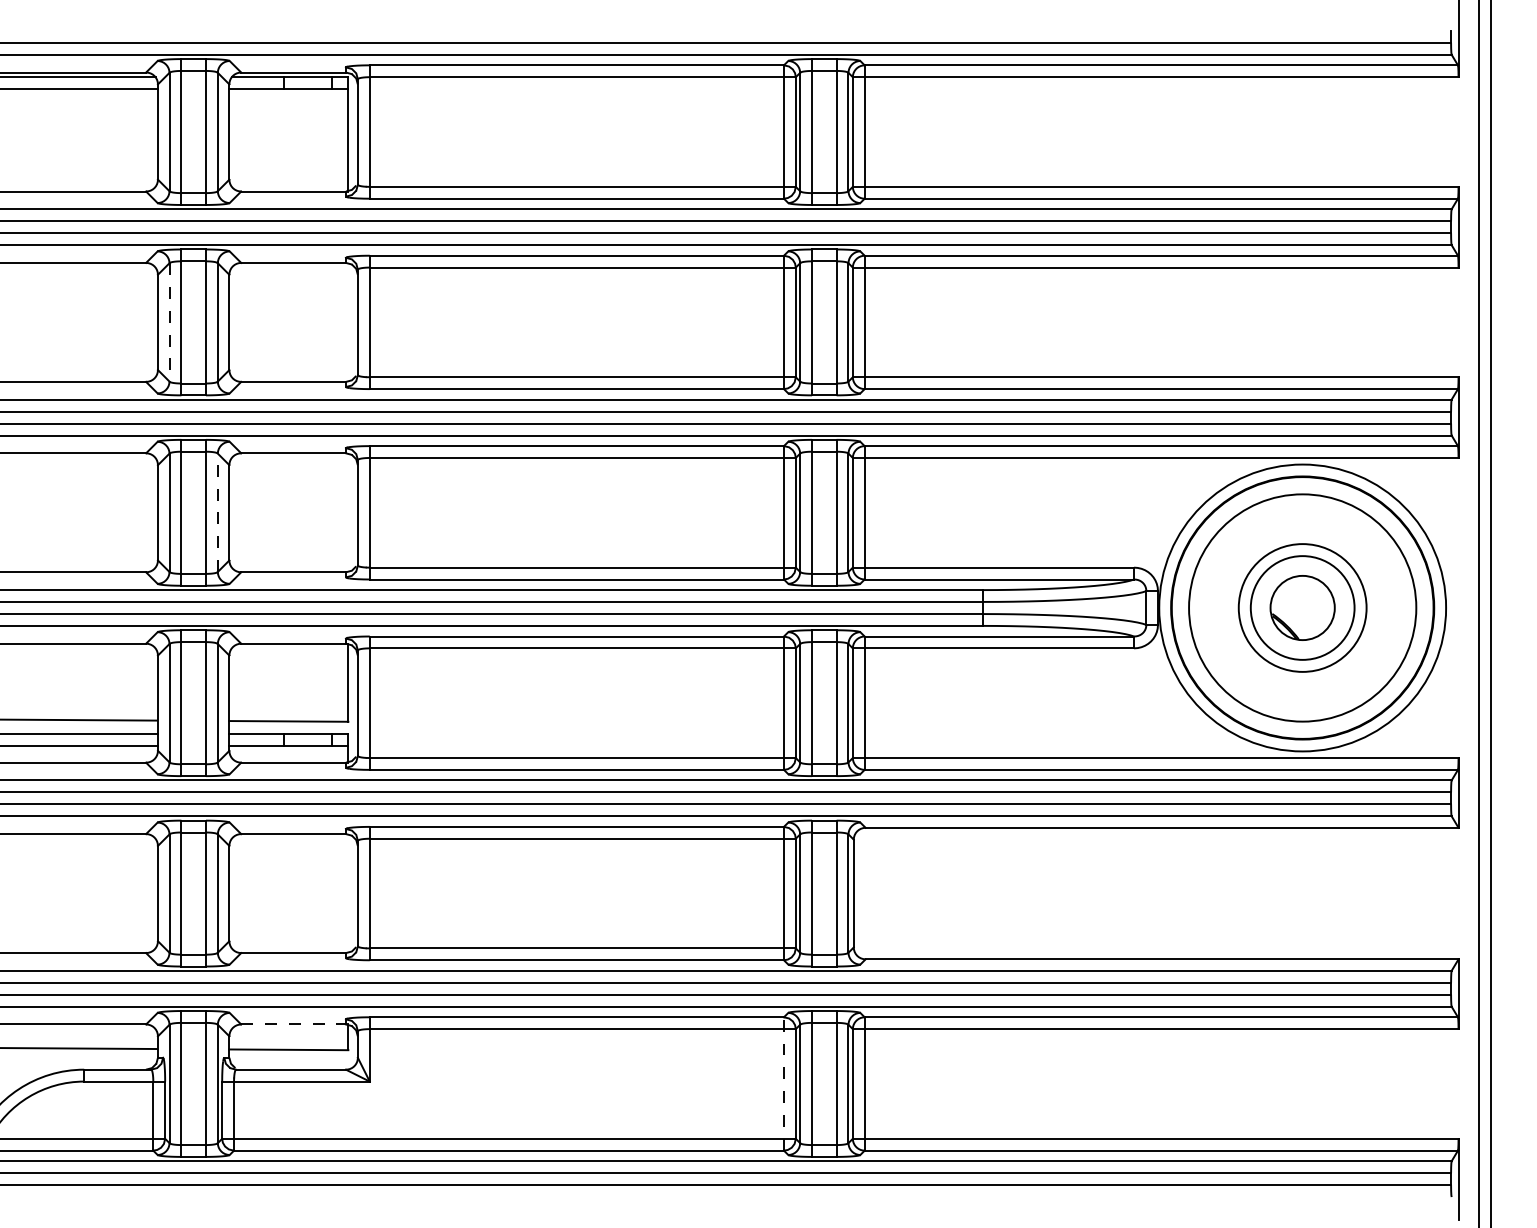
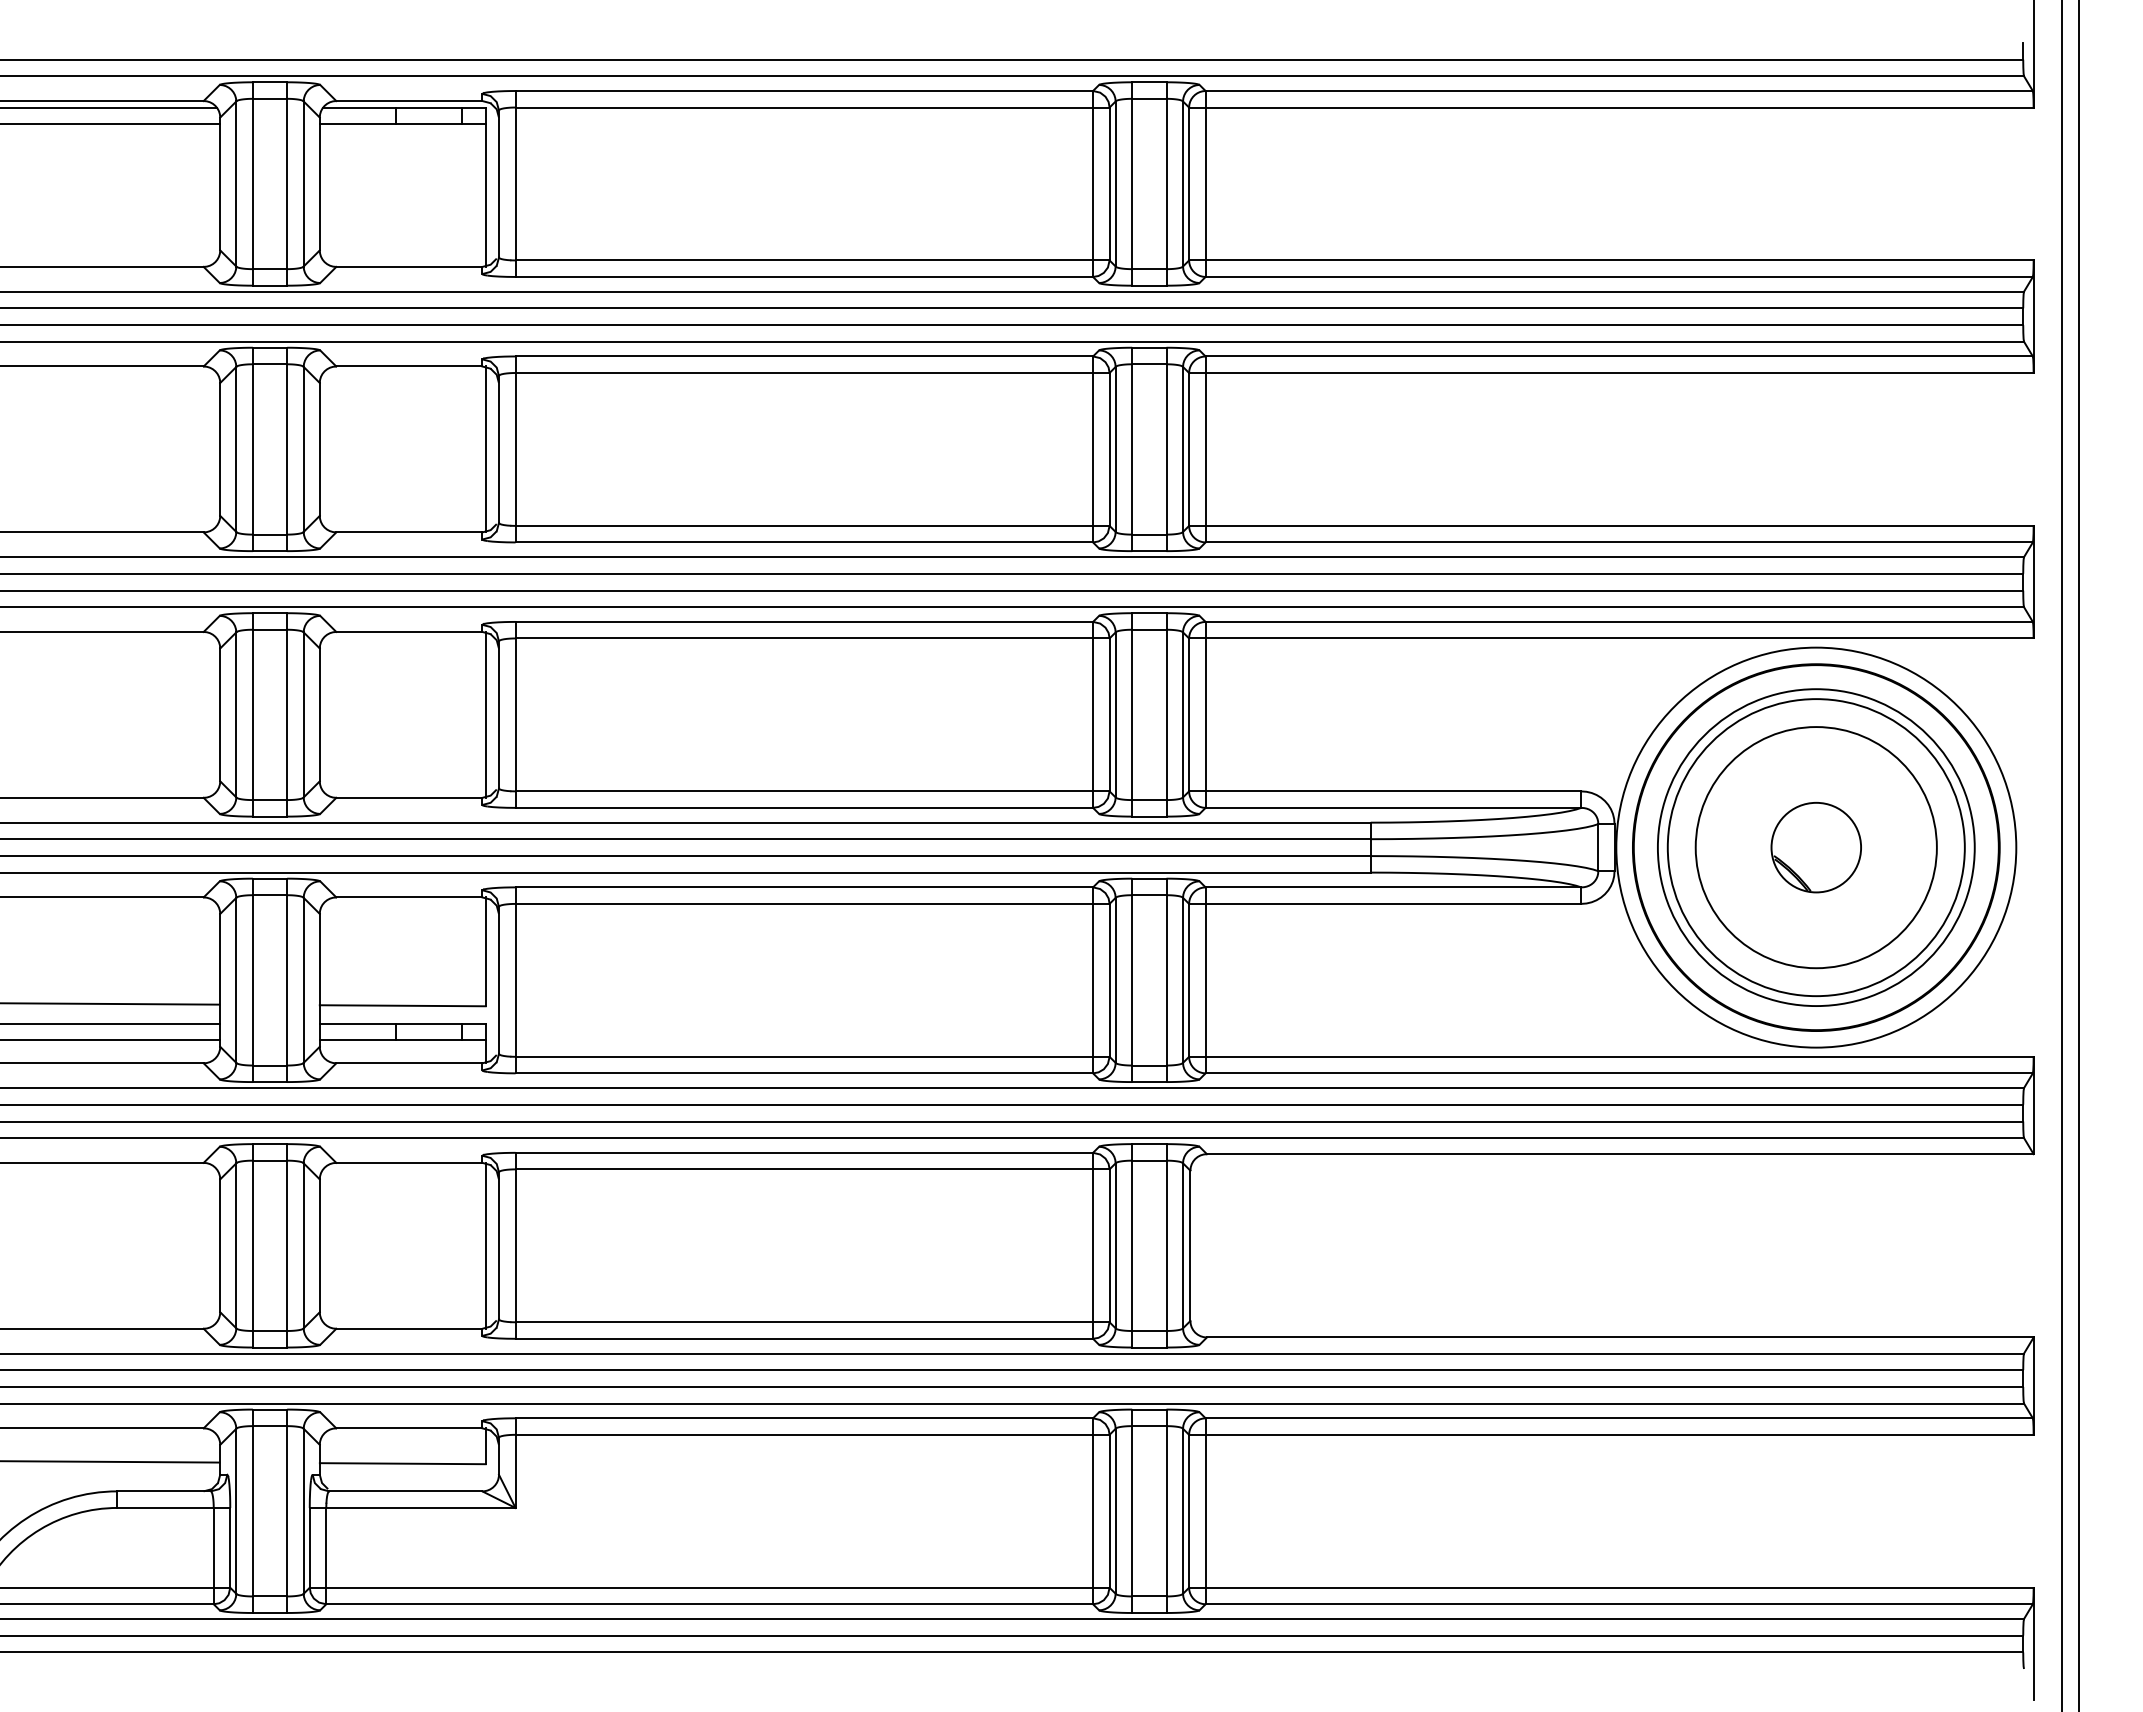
line: (169, 322) -> (236, 449), dashed -> solid
line: (348, 322) -> (485, 449), added
line: (217, 512) -> (303, 714), dashed -> solid
line: (348, 512) -> (485, 714), added
circle: (1302, 607) -> (1815, 847), size x1.67
circle: (1302, 607) -> (1815, 847), size x1.67
line: (348, 893) -> (485, 1245), added
line: (293, 1024) -> (409, 1428), dashed -> solid
line: (784, 1084) -> (1093, 1511), dashed -> solid

